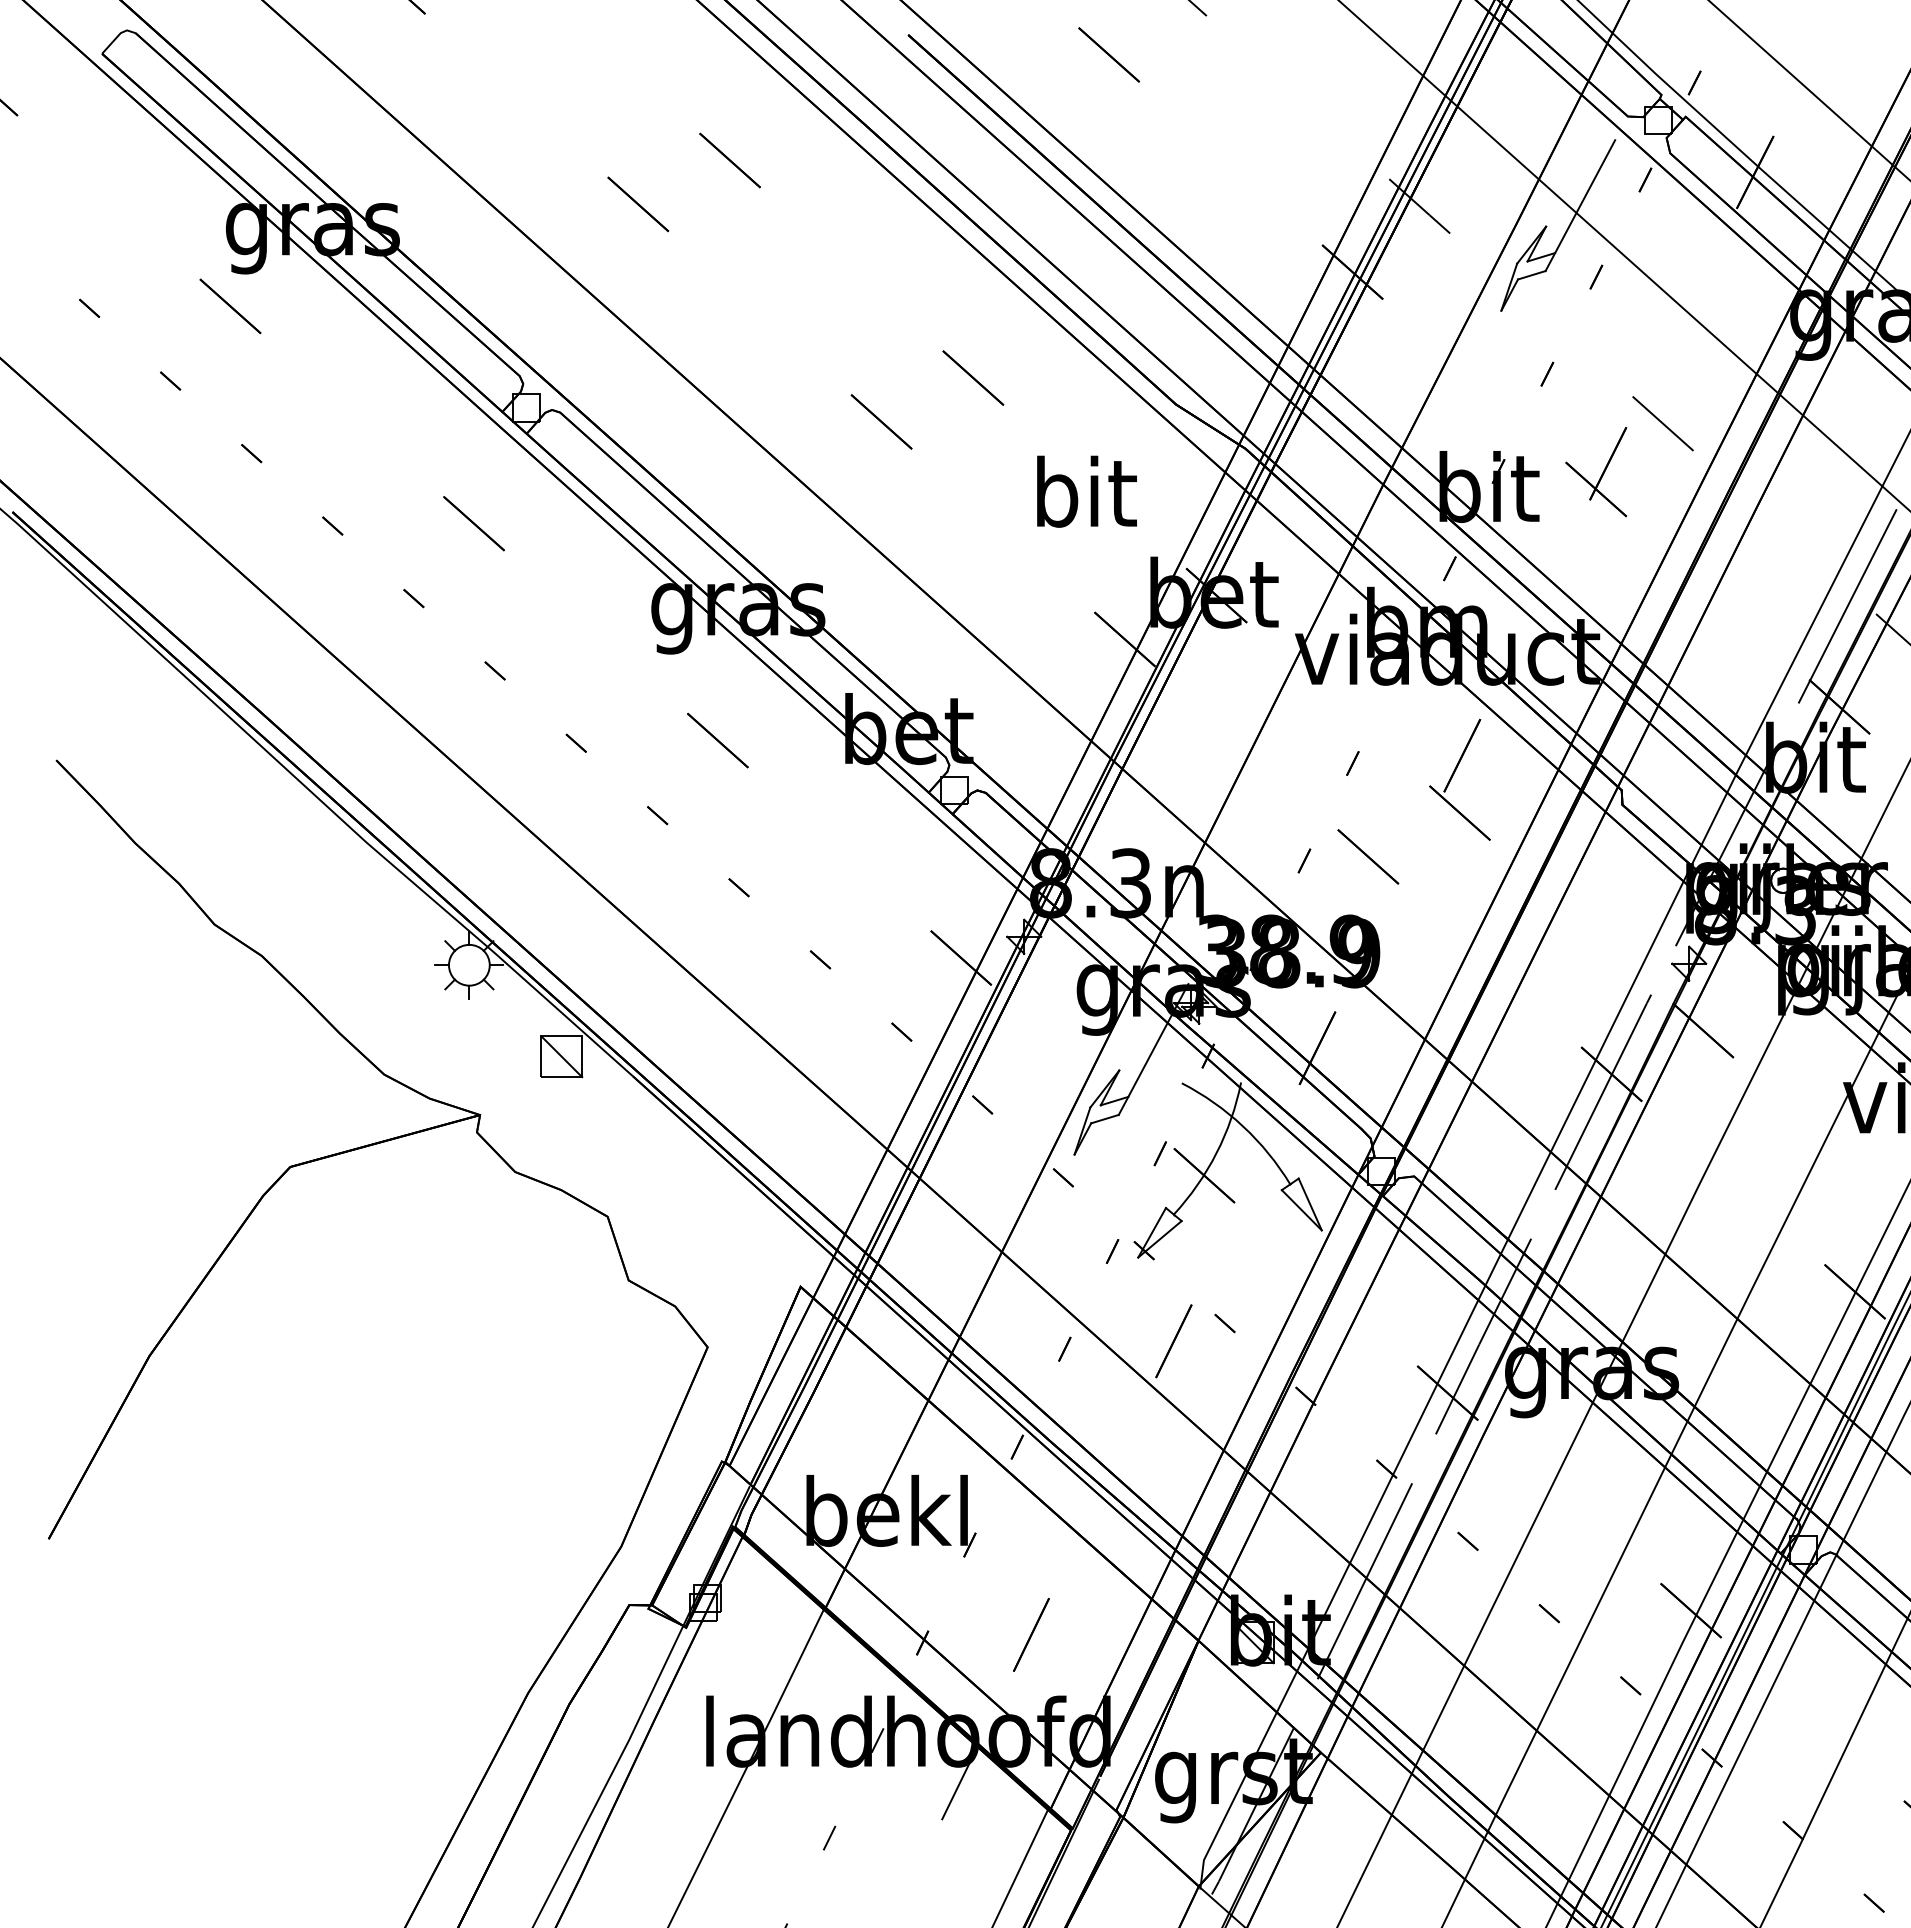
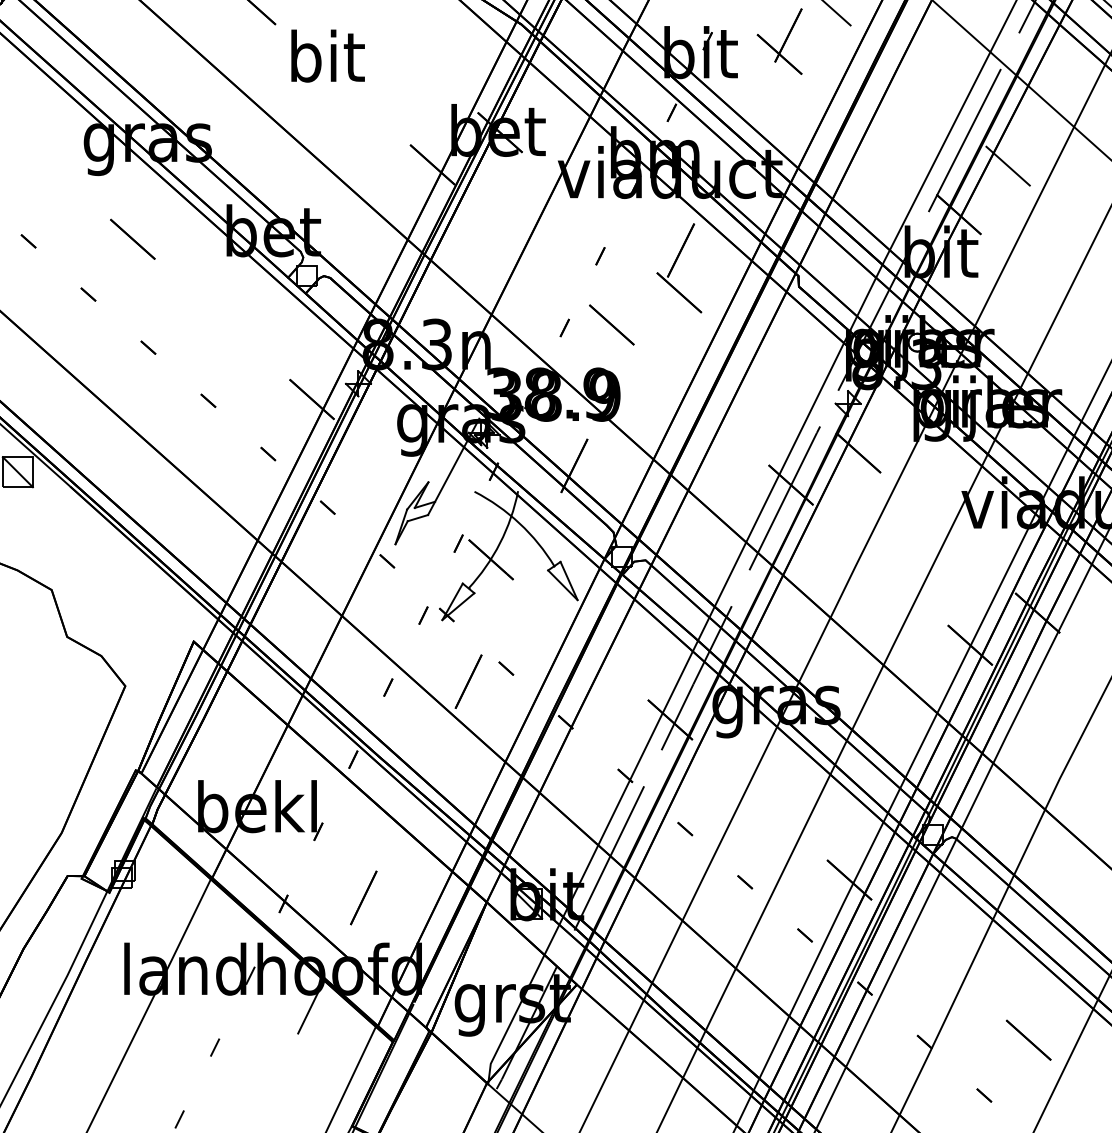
text: (1086, 491) -> (327, 55), moved

